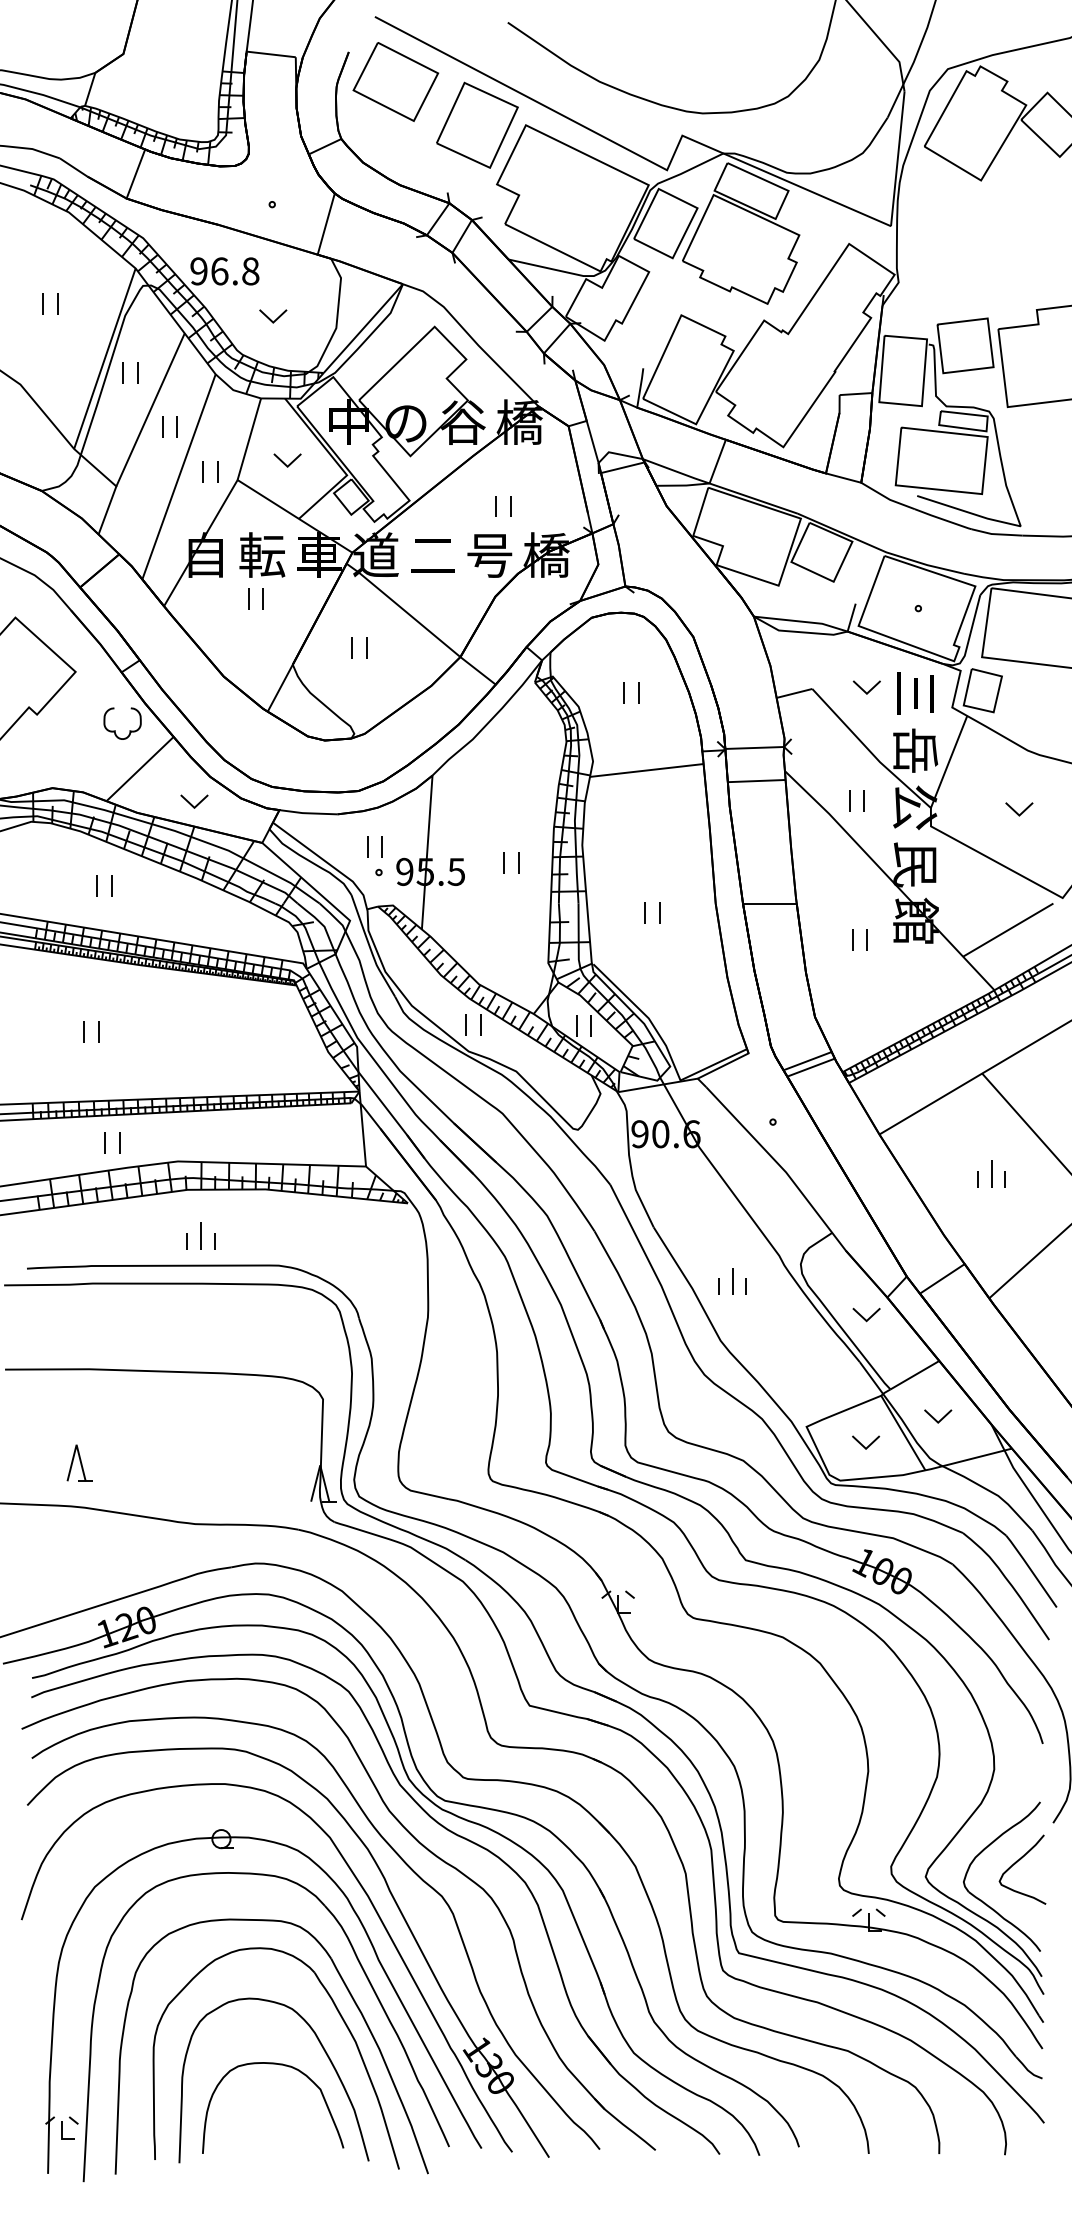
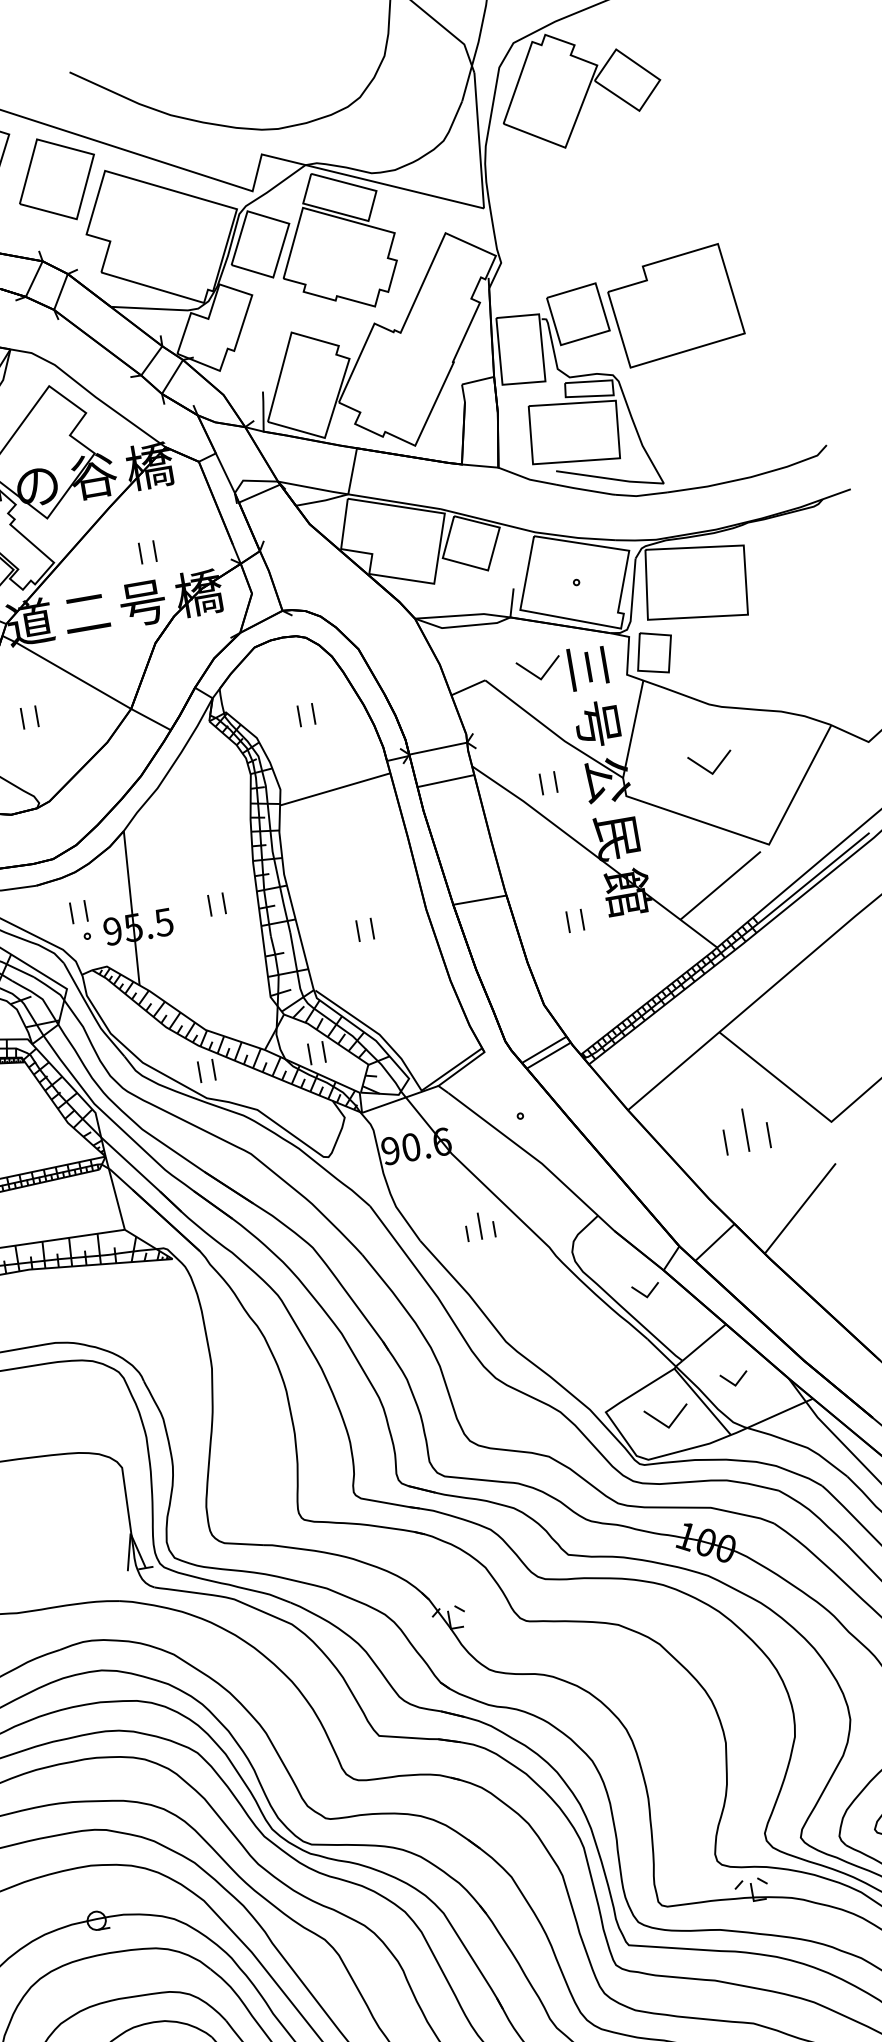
part: (866, 687) -> (538, 669), size x1.6
text: (915, 750) -> (597, 723), 岳 -> 号
part: (1019, 809) -> (711, 764), size x1.6
part: (991, 1173) -> (745, 1129), size x1.6
part: (732, 1281) -> (479, 1226), moved
part: (866, 1442) -> (667, 1417), size x1.6

